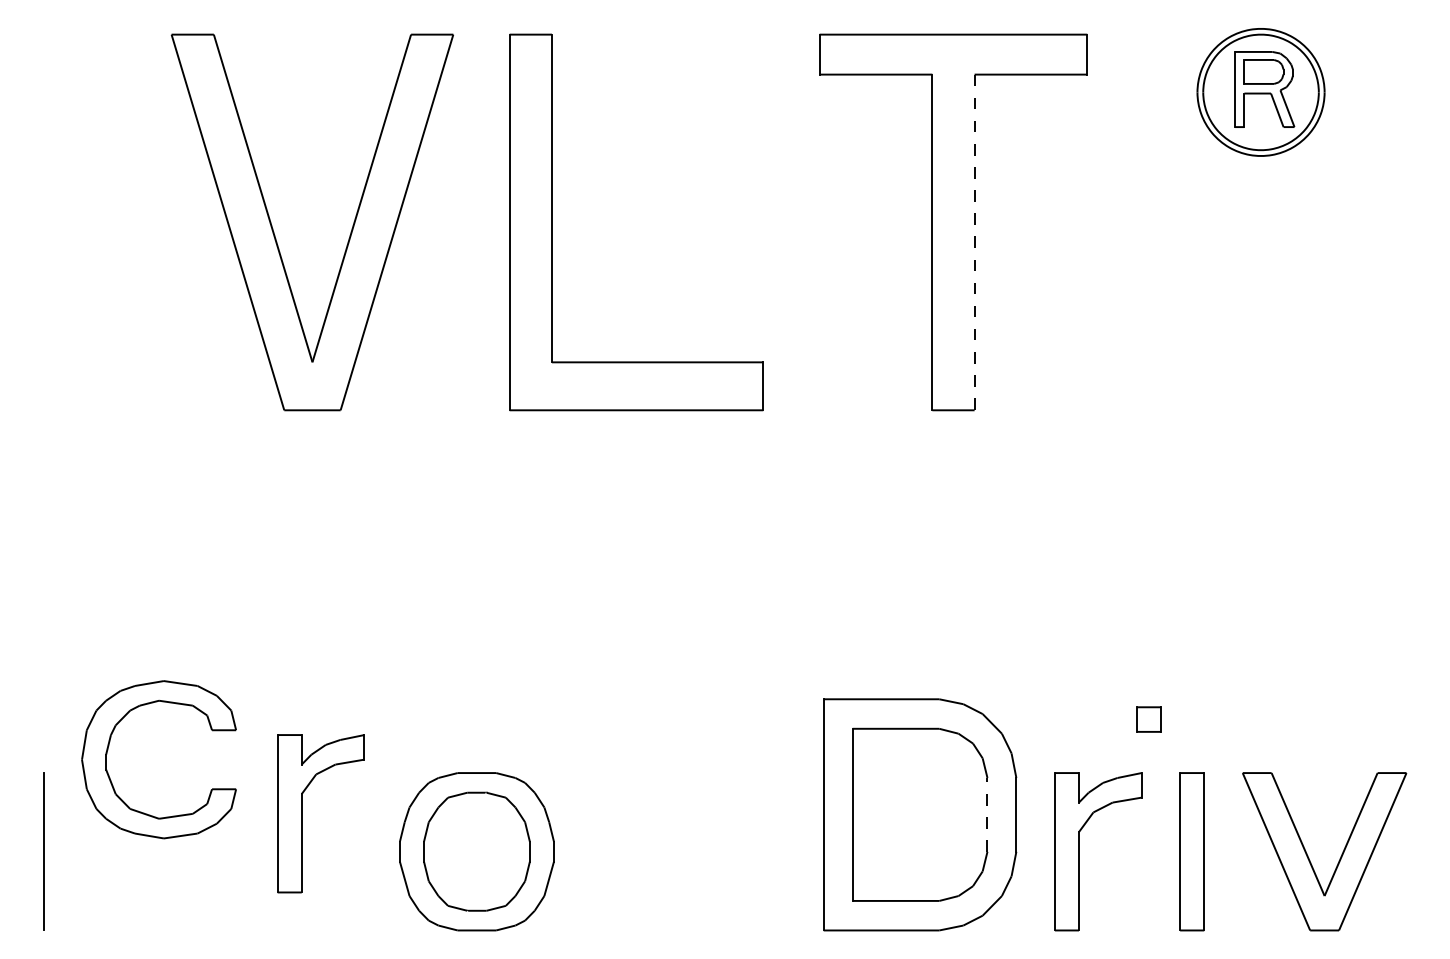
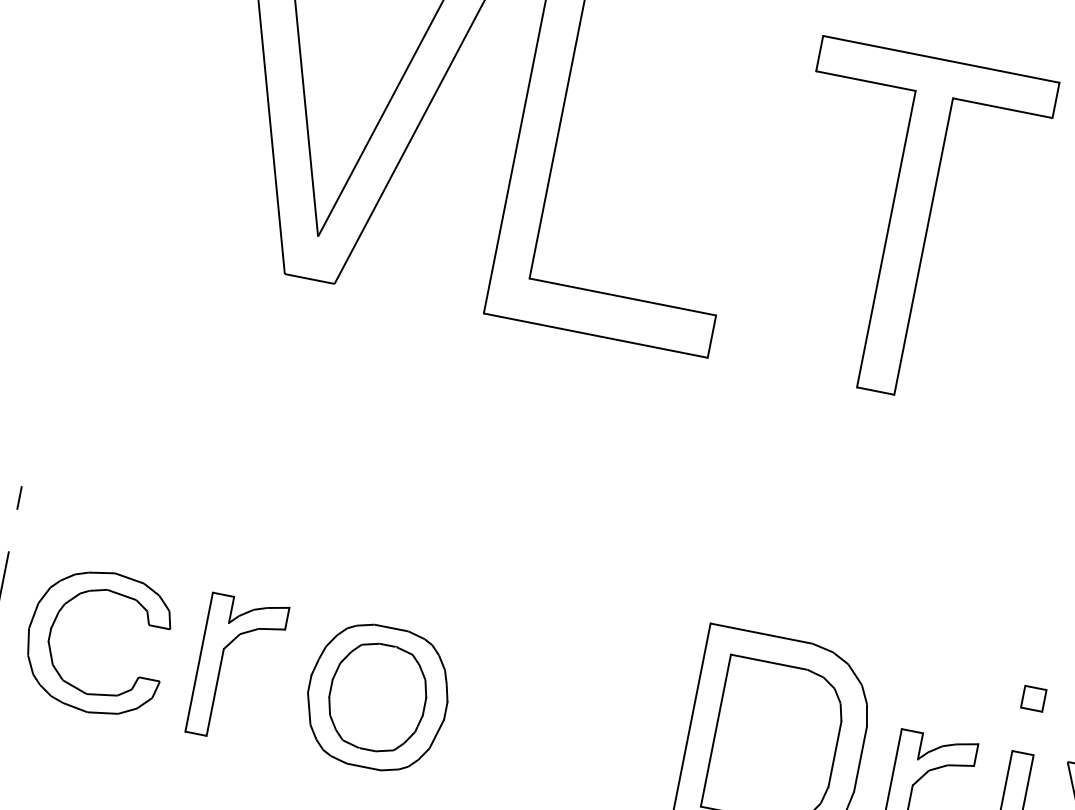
line: (974, 242) -> (923, 246), dashed -> solid
line: (43, 711) -> (19, 497), added
part: (1148, 719) -> (1033, 698), moved
part: (109, 746) -> (55, 621), moved
part: (302, 813) -> (221, 666), moved
line: (987, 814) -> (835, 753), dashed -> solid

